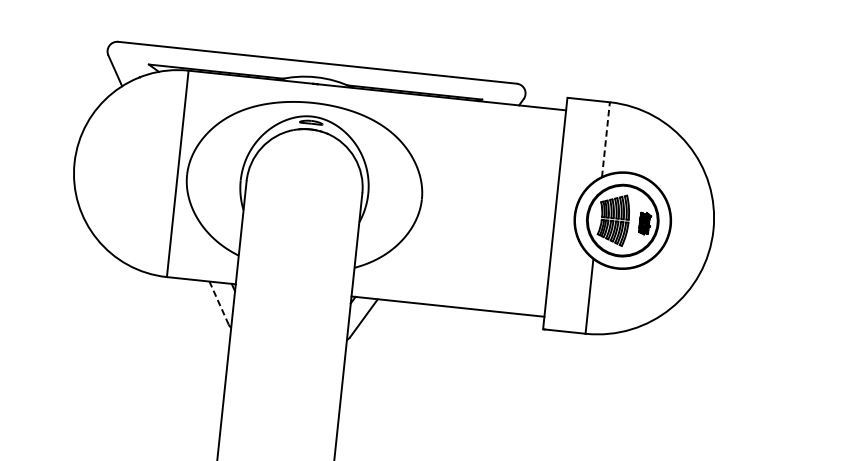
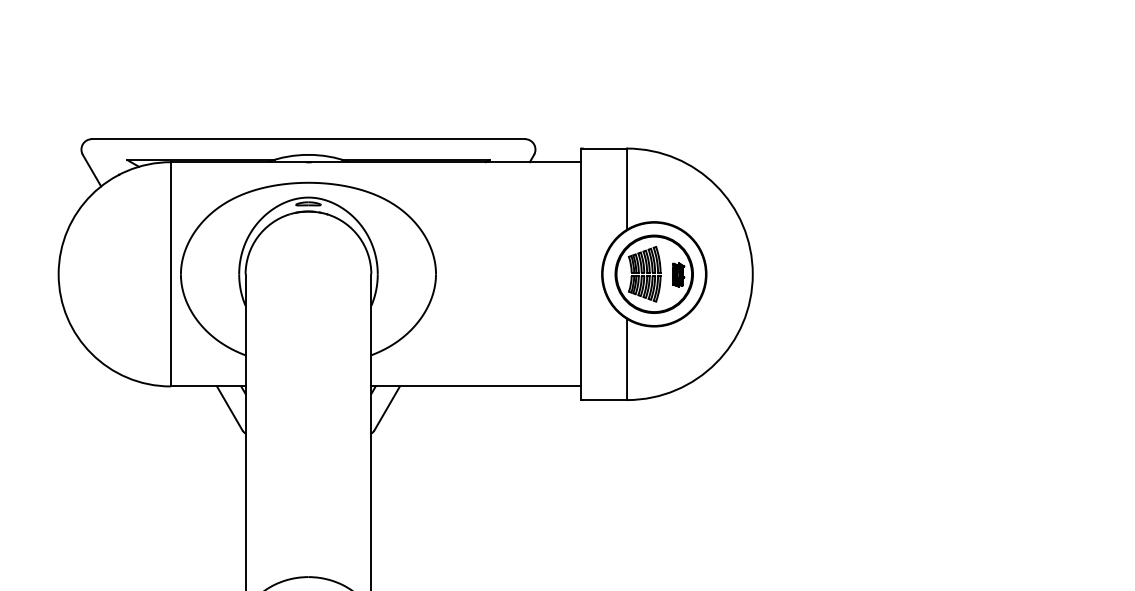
line: (606, 139) -> (627, 189), dashed -> solid
line: (218, 303) -> (229, 408), dashed -> solid

